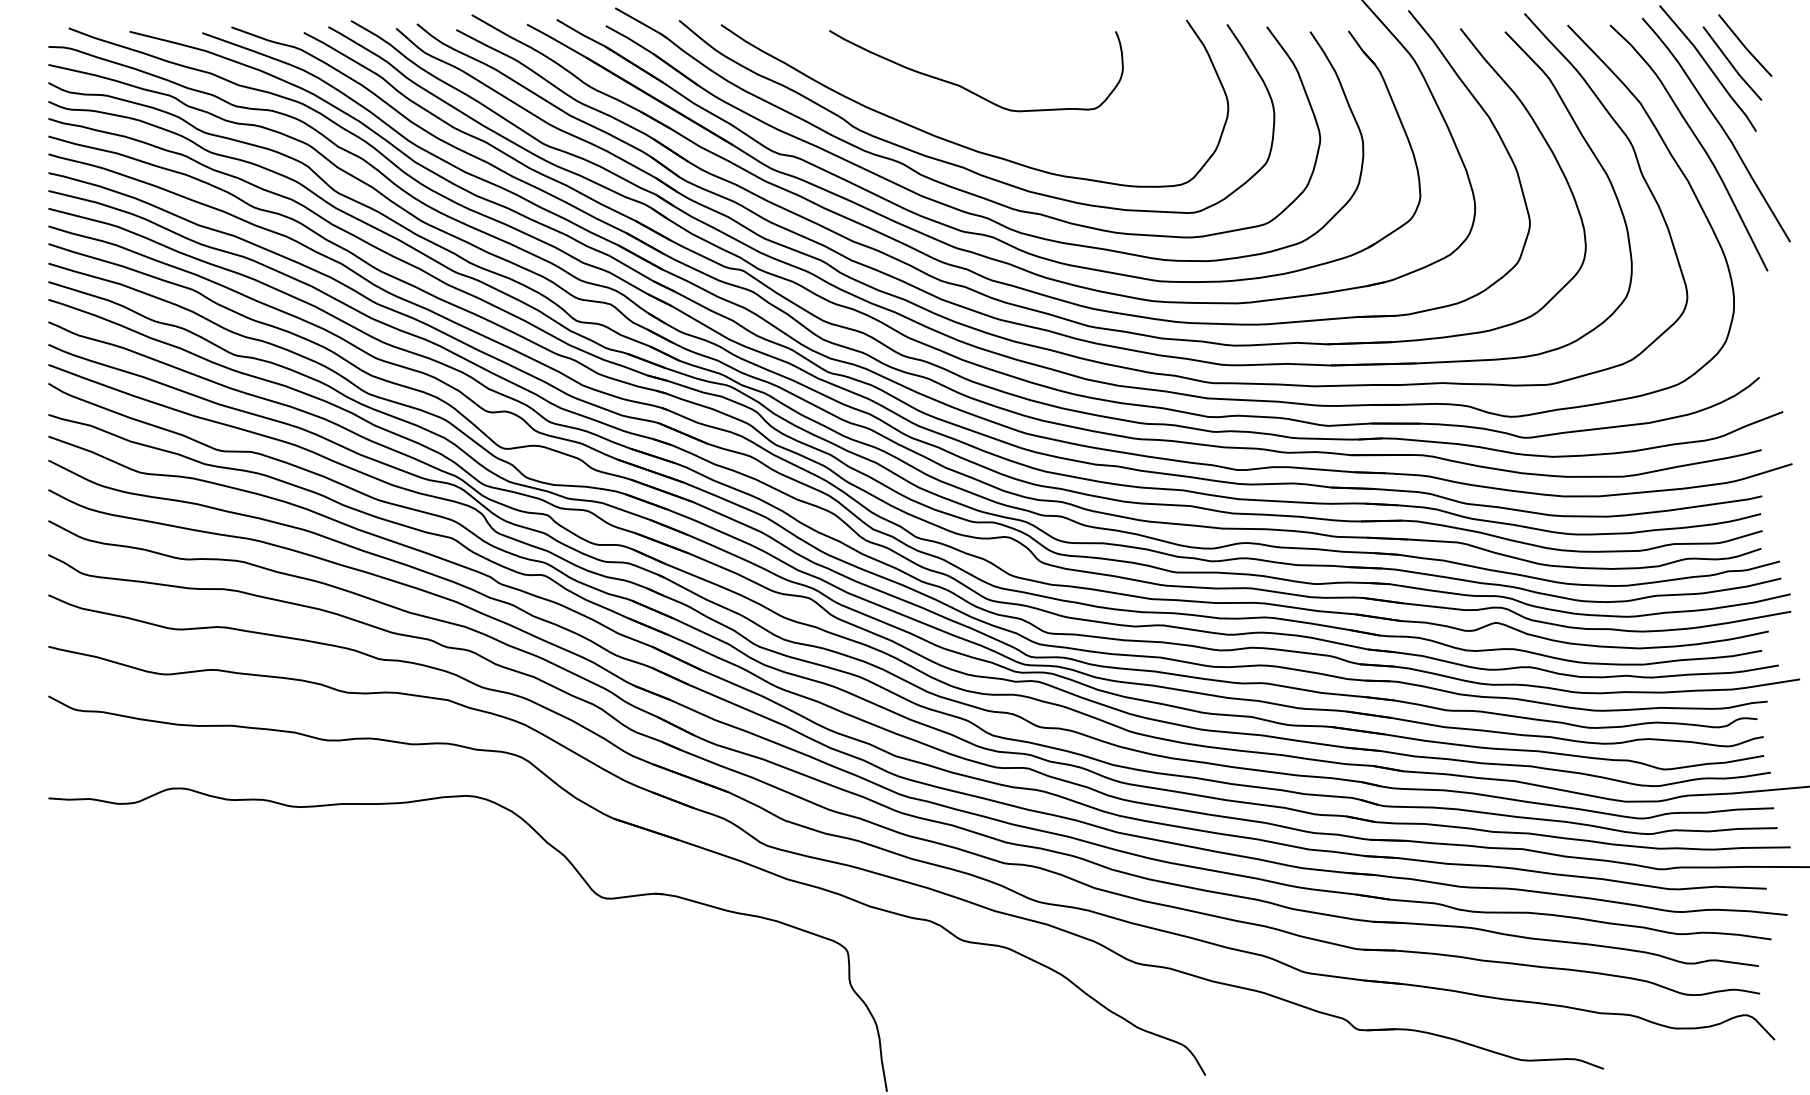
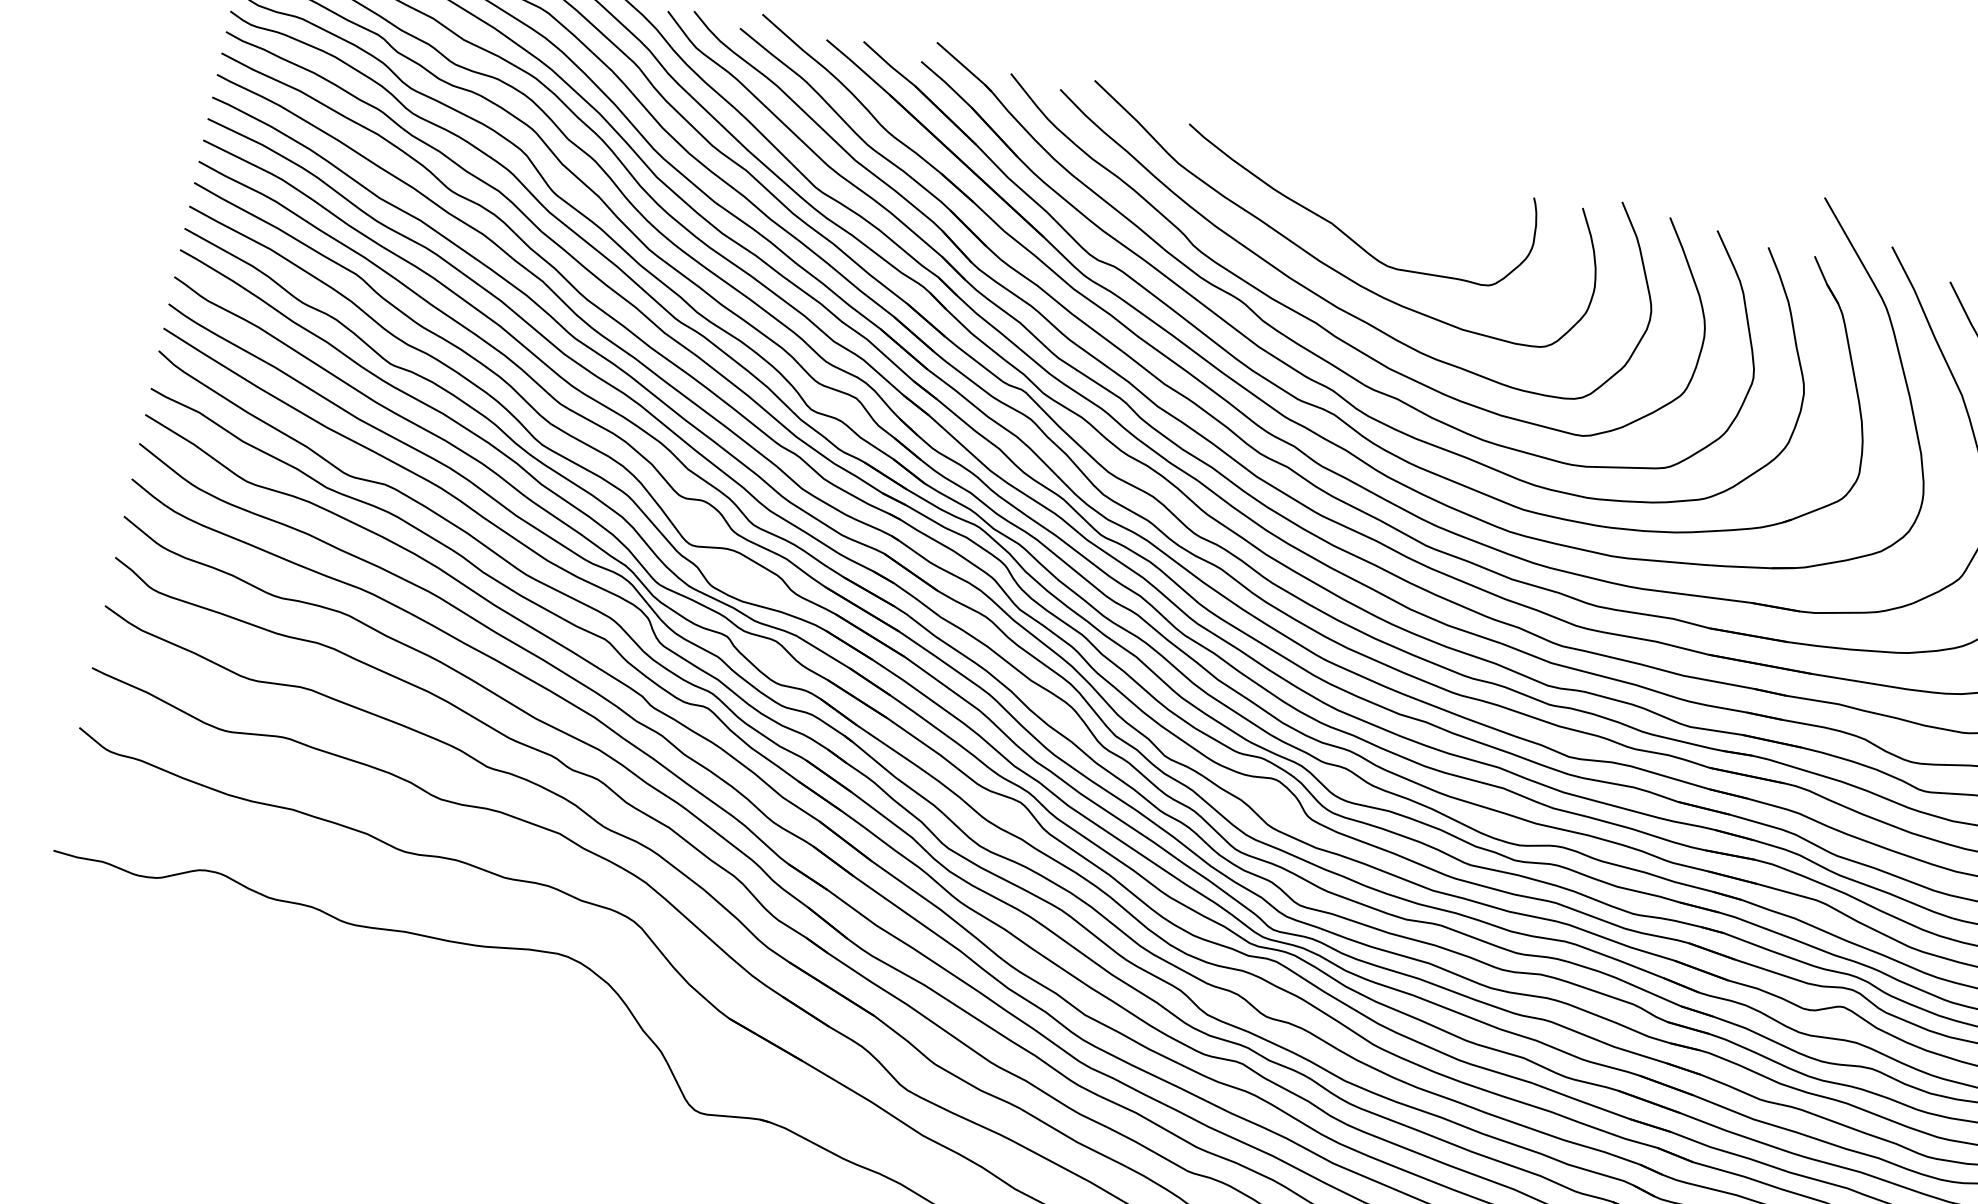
curve: (951, 114) -> (1315, 256), added

